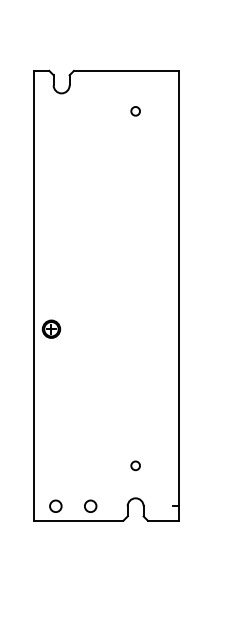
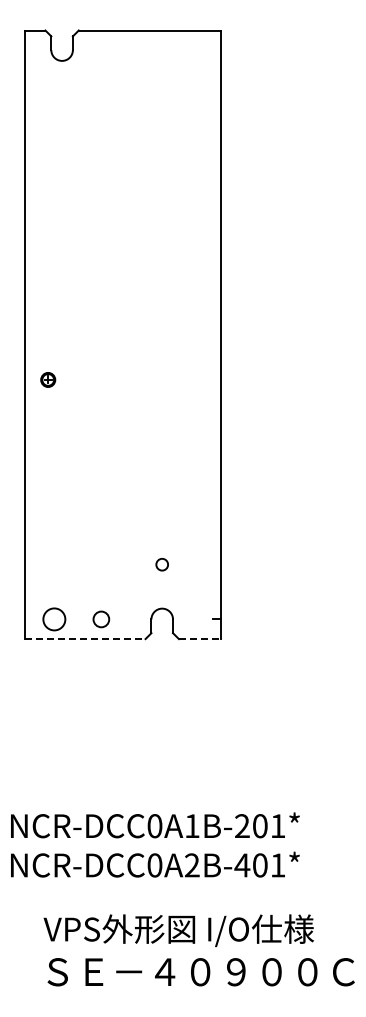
circle: (135, 110) -> (161, 84), removed
part: (50, 328) -> (47, 379), size x0.6
circle: (55, 506) -> (53, 619), size x1.4
line: (78, 521) -> (85, 639), solid -> dashed
line: (163, 521) -> (200, 639), solid -> dashed

